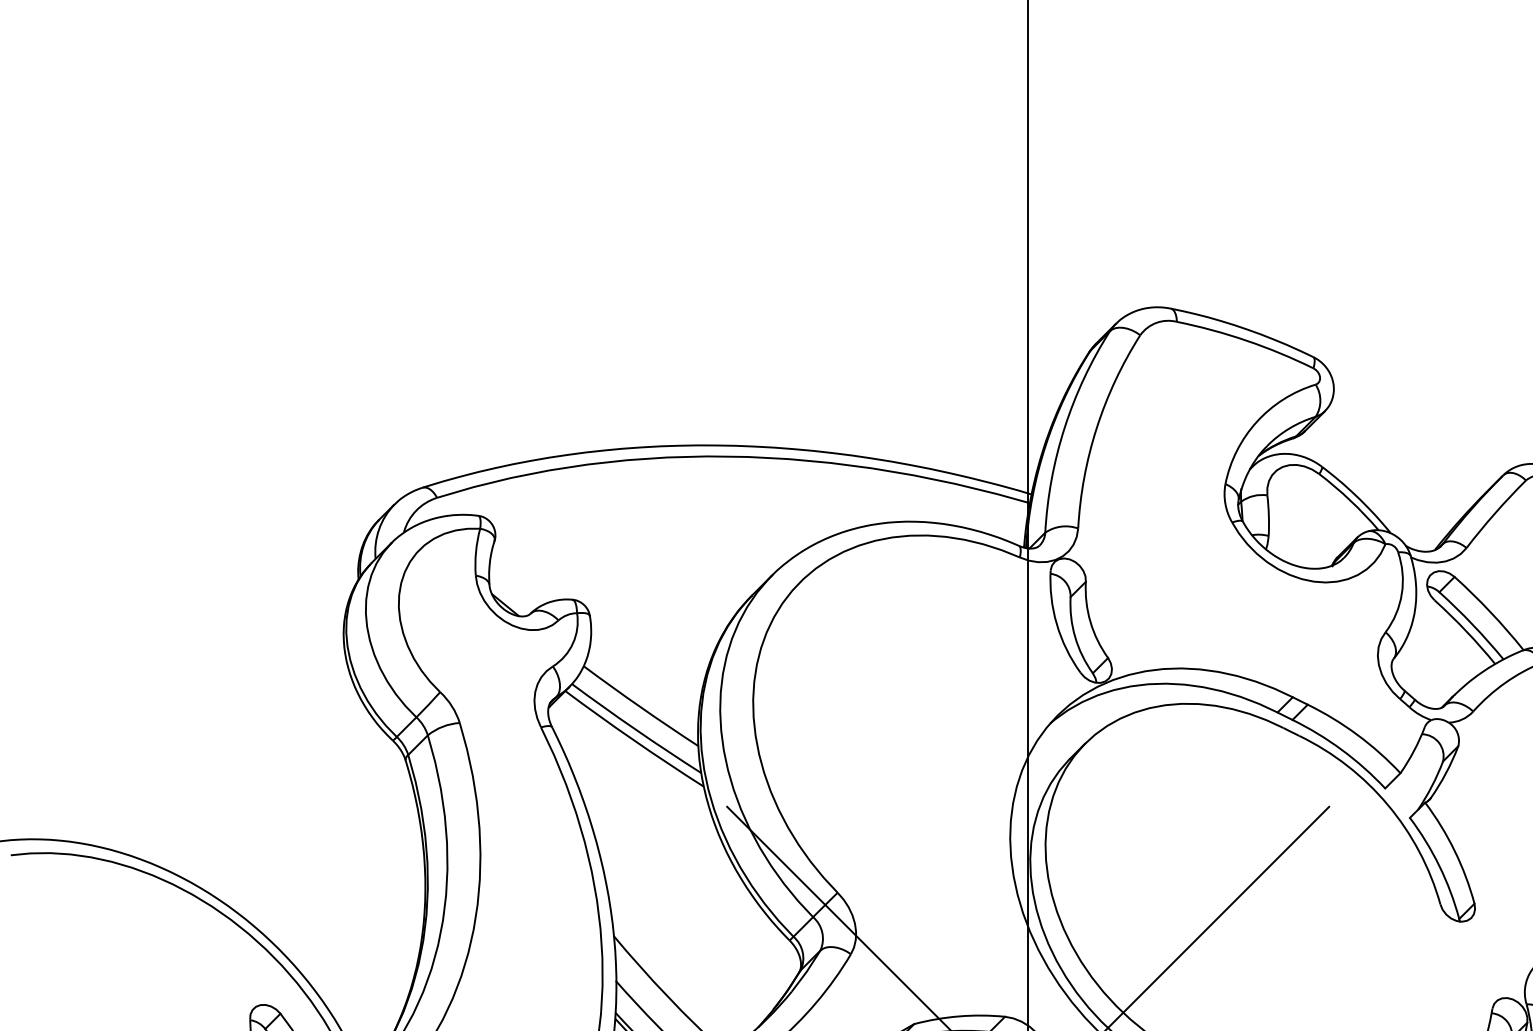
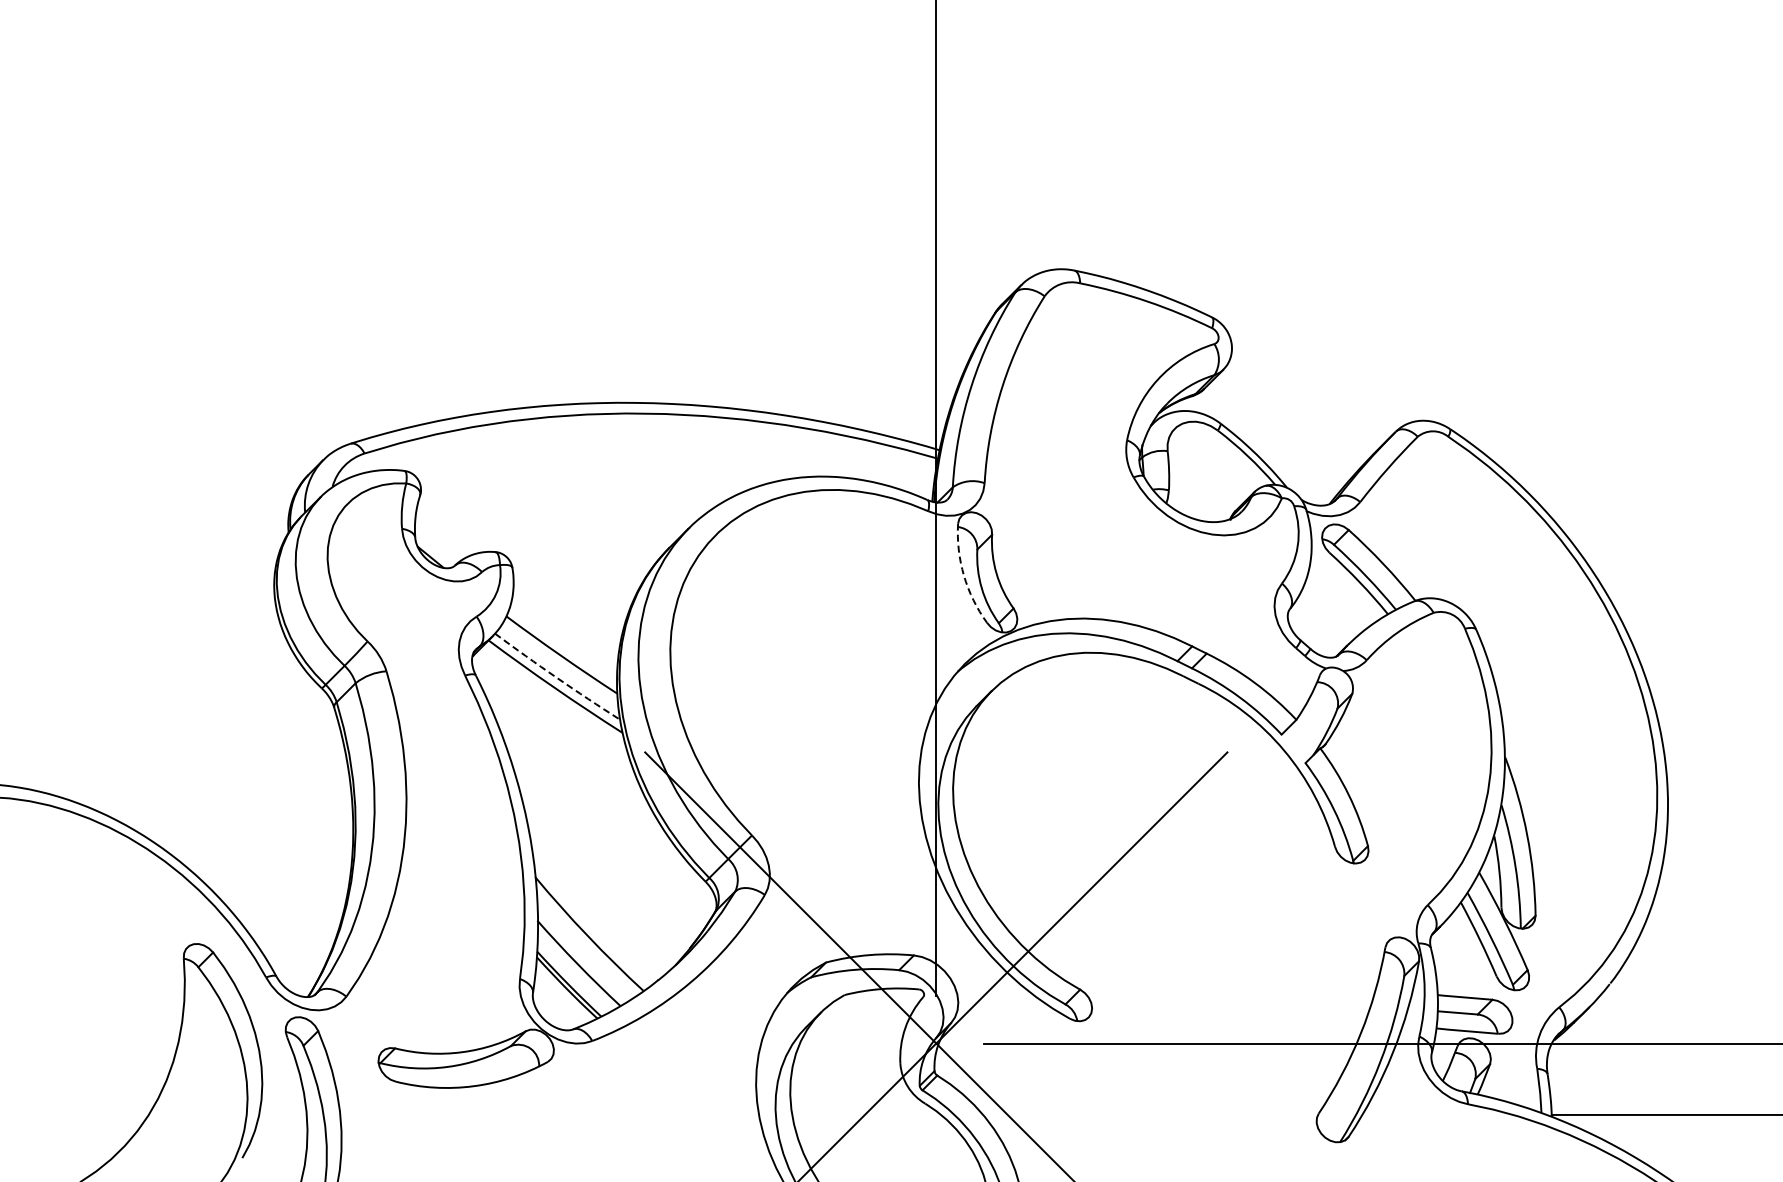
arc: (1056, 623) -> (963, 575), solid -> dashed
arc: (635, 729) -> (556, 677), solid -> dashed

